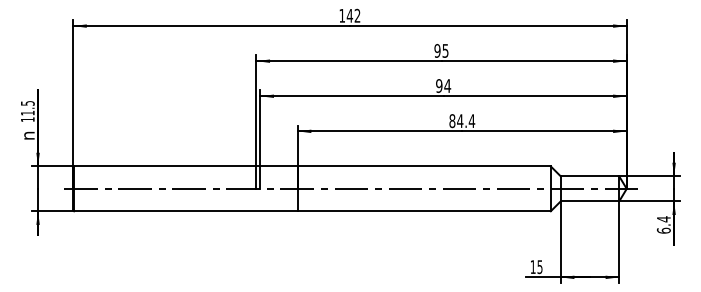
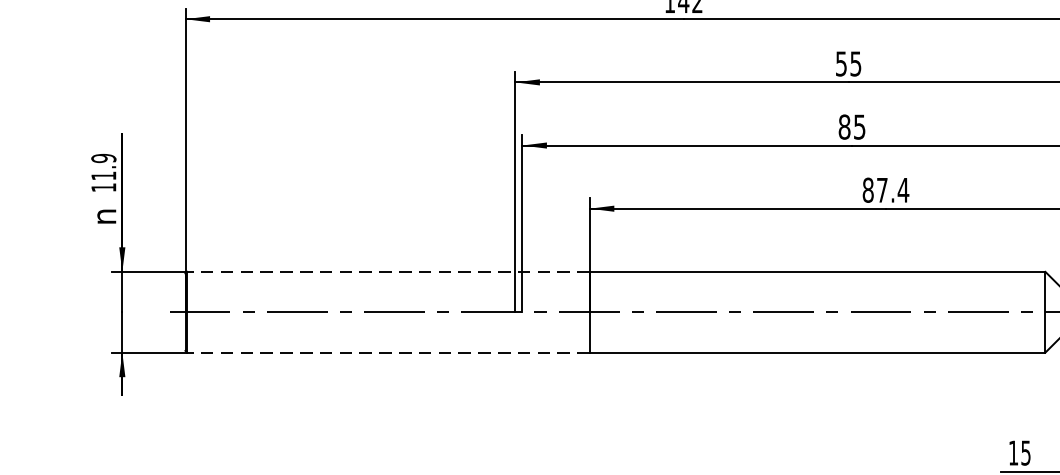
text: (437, 50) -> (841, 63), 95 -> 55
text: (443, 85) -> (852, 126), 94 -> 85
text: (27, 103) -> (103, 158), 11.5 -> 11.9
text: (460, 120) -> (882, 189), 84.4 -> 87.4
line: (185, 166) -> (387, 271), solid -> dashed
line: (185, 211) -> (387, 353), solid -> dashed

